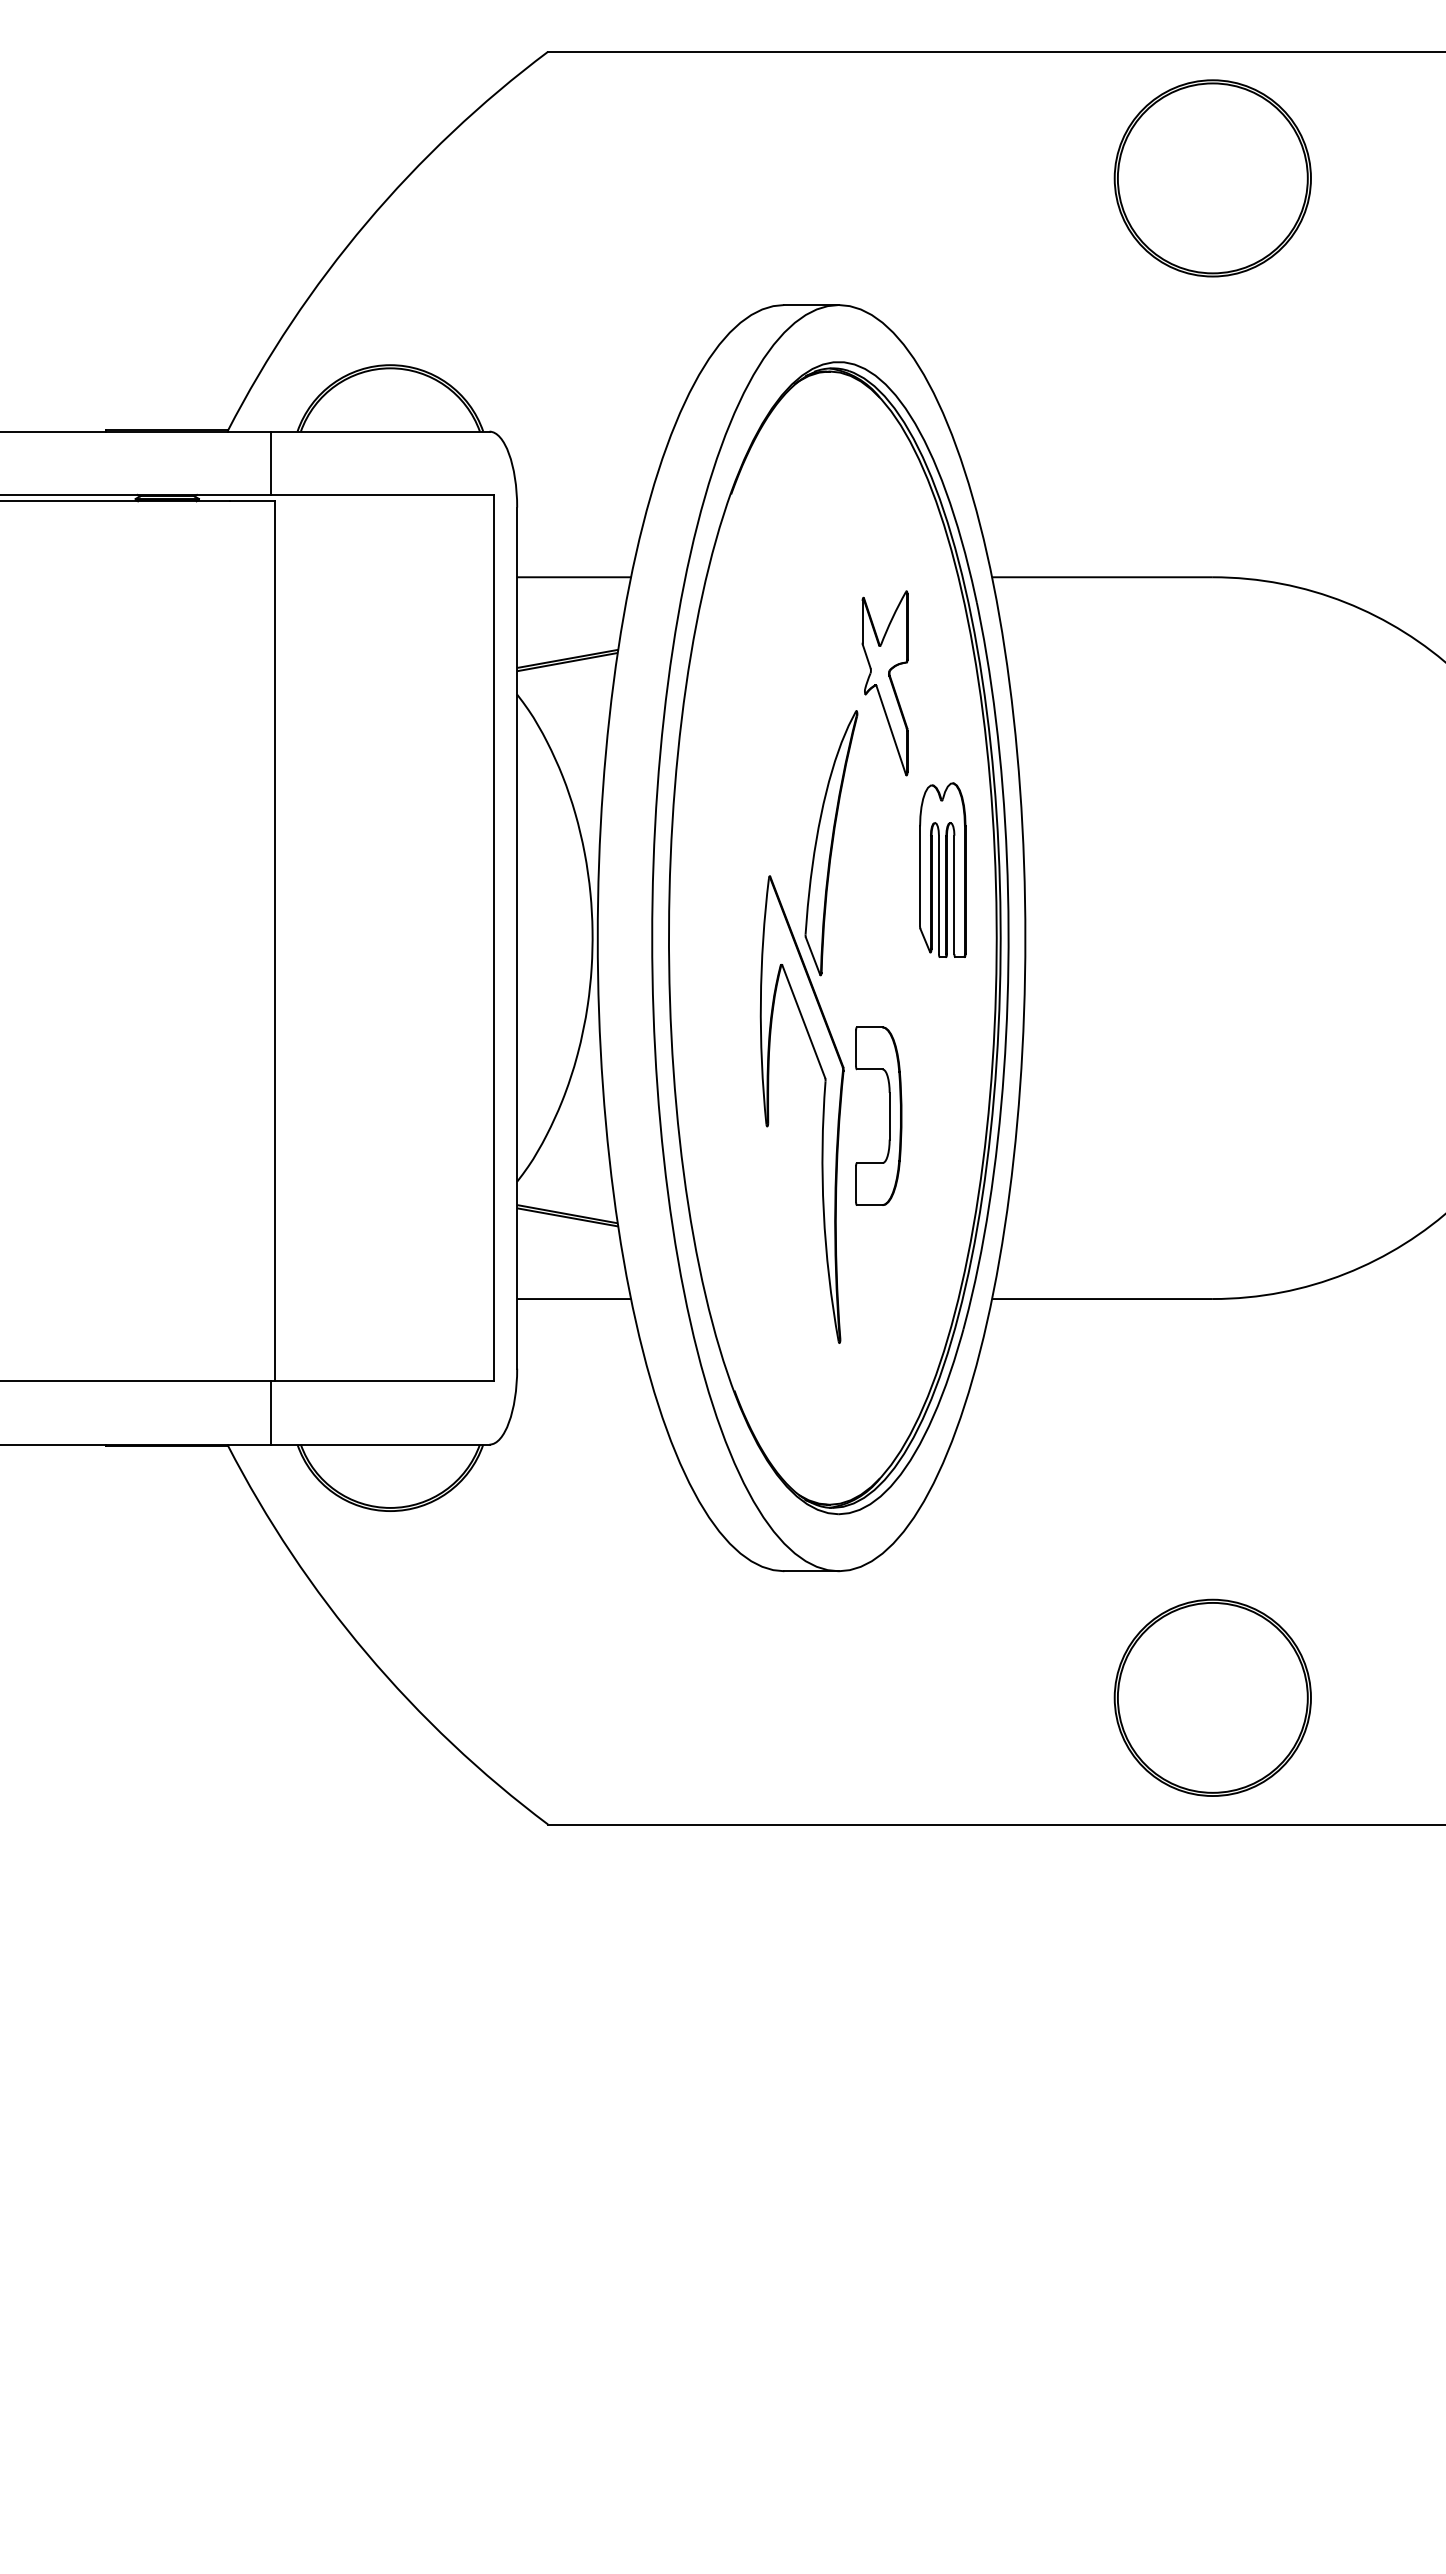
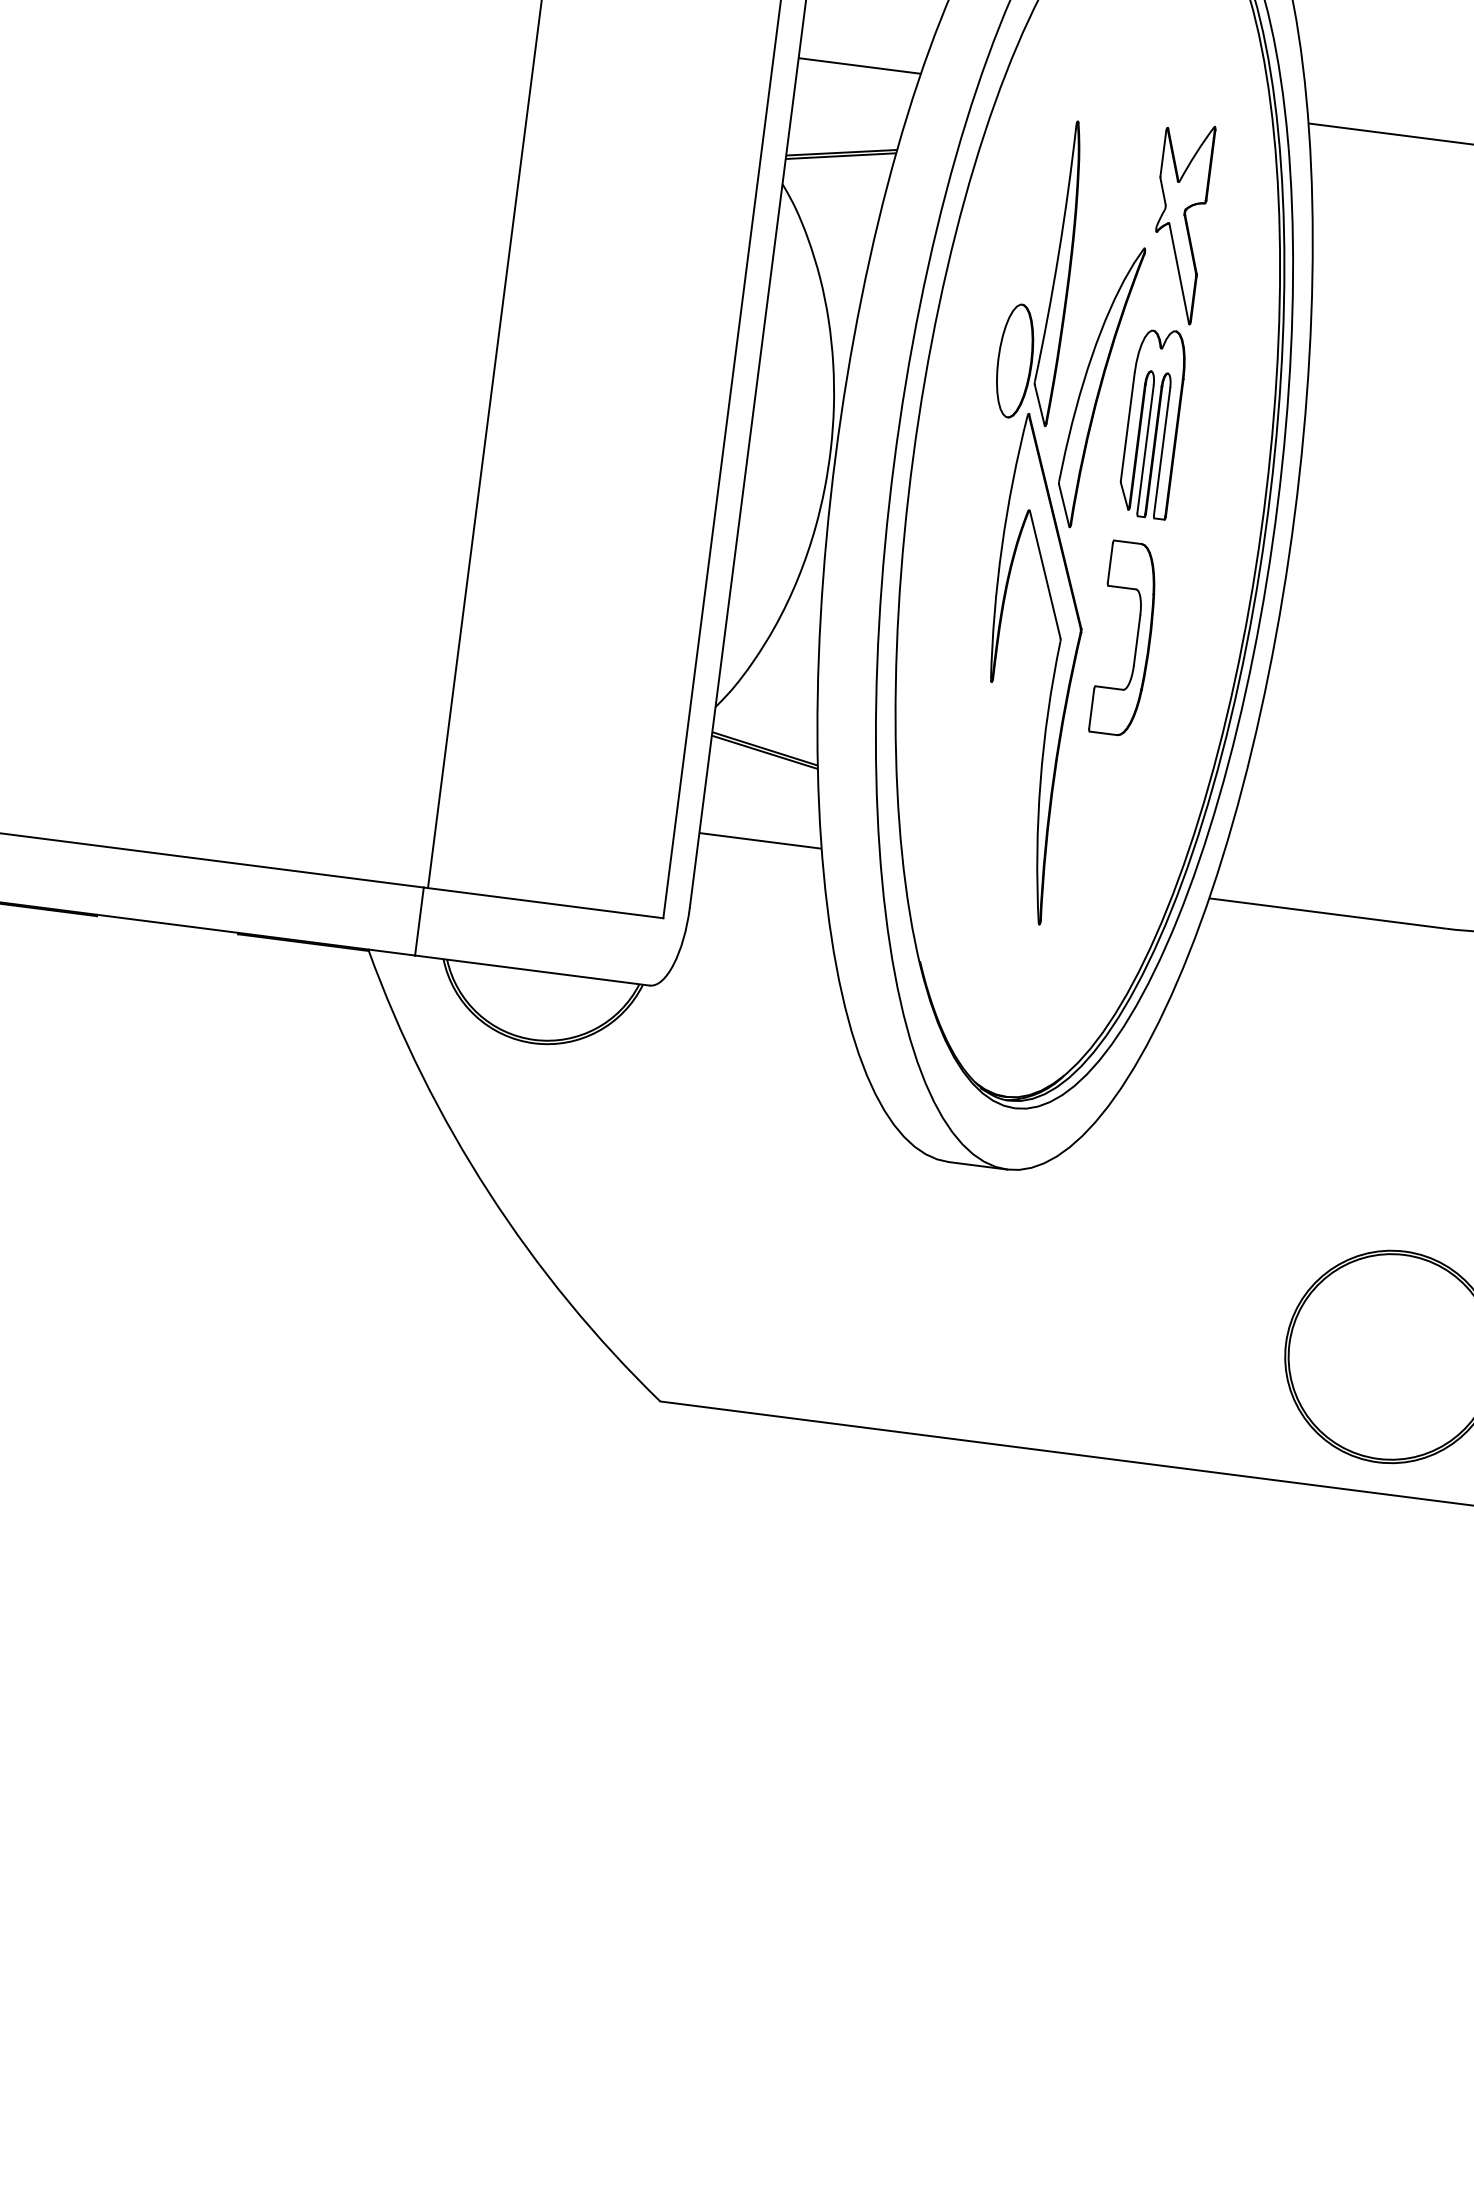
part: (776, 743) -> (1054, 272), added
part: (942, 869) -> (1152, 422), moved
part: (889, 1115) -> (1137, 639), moved

